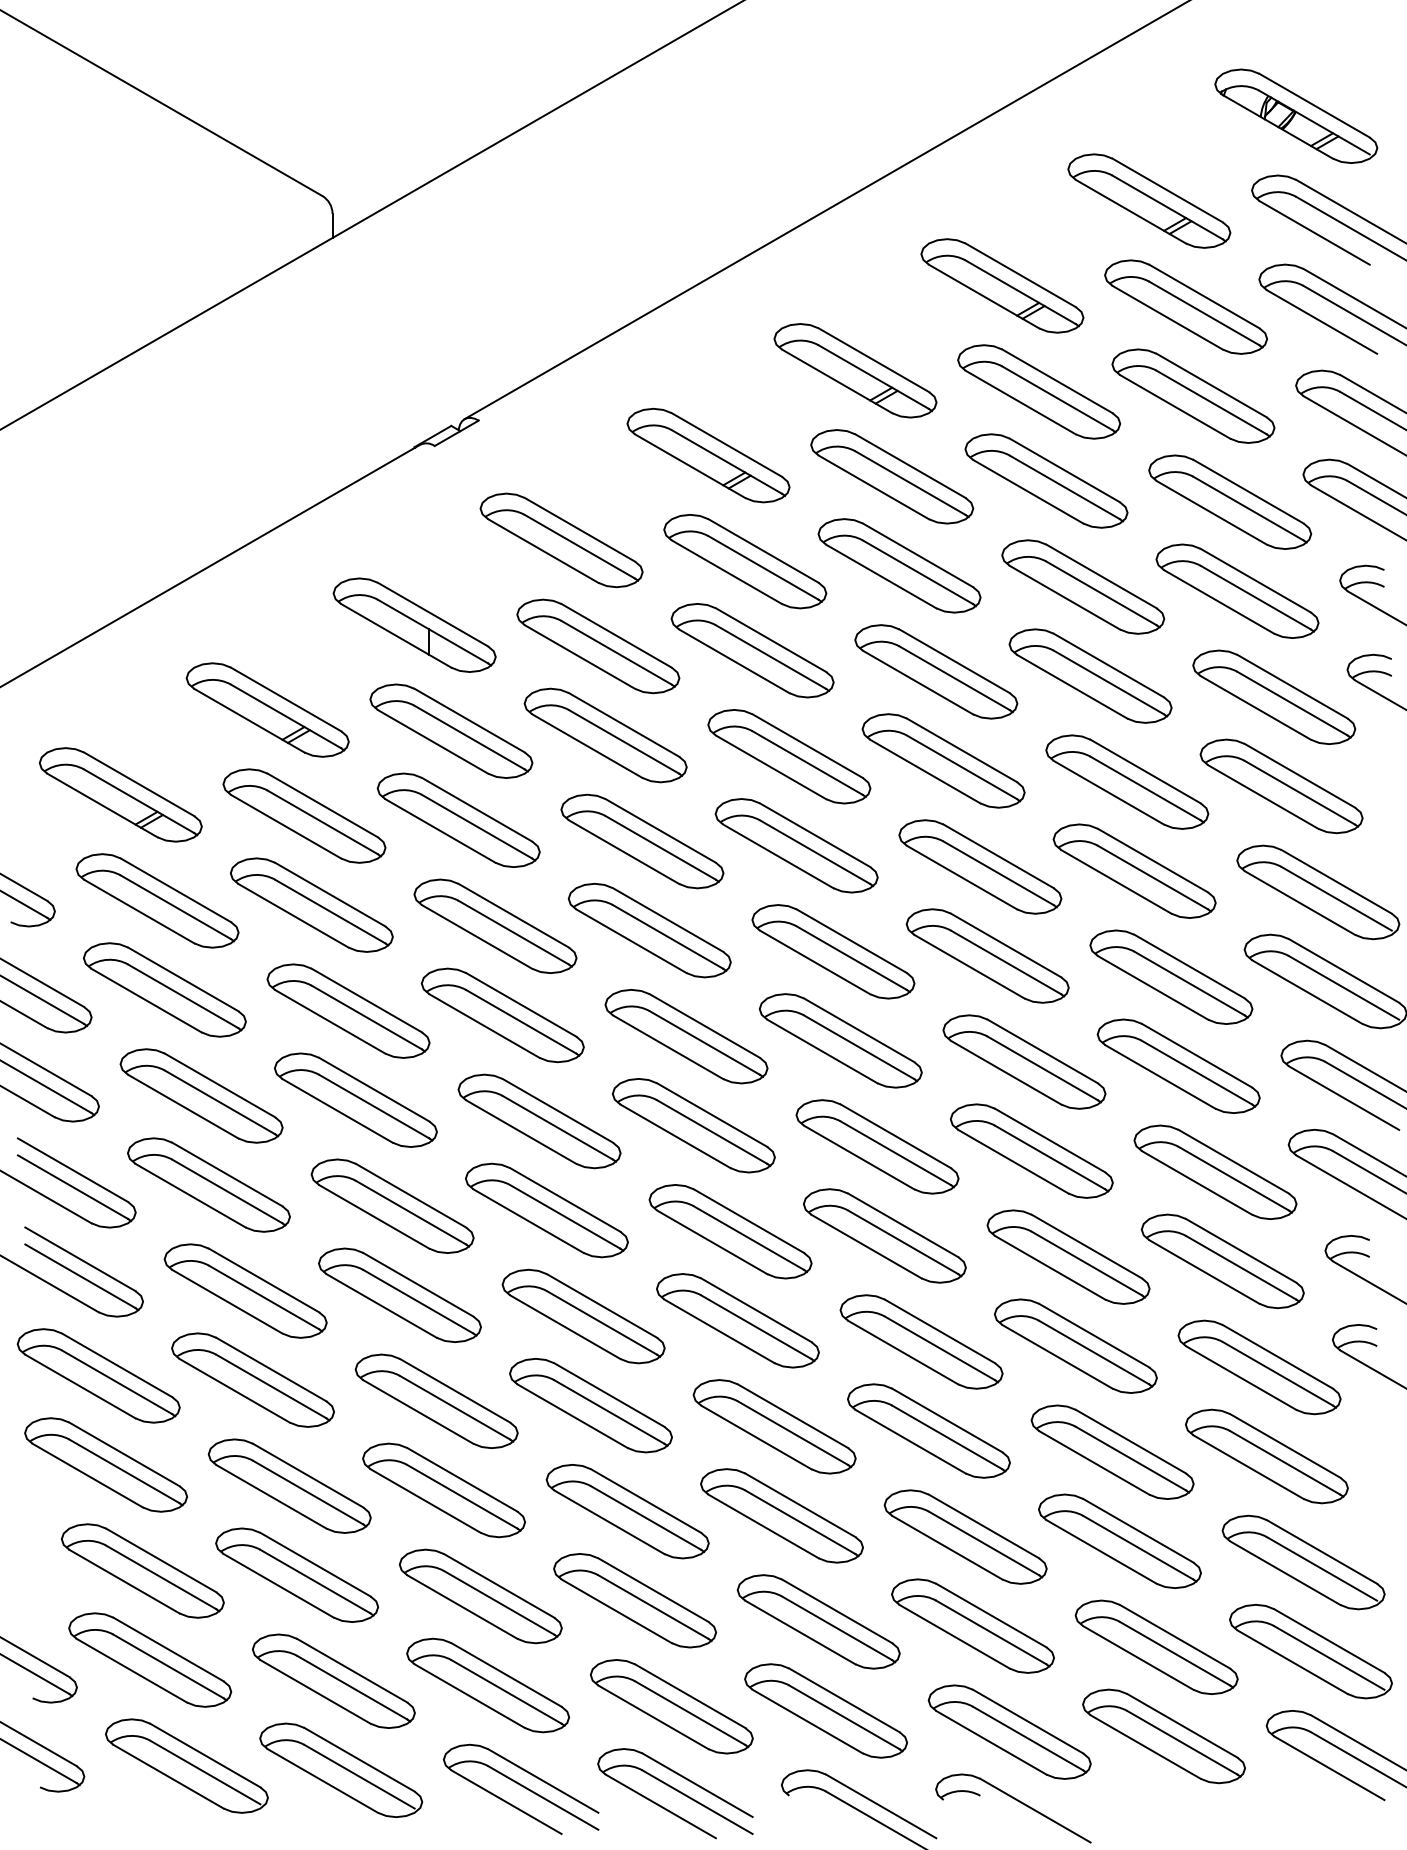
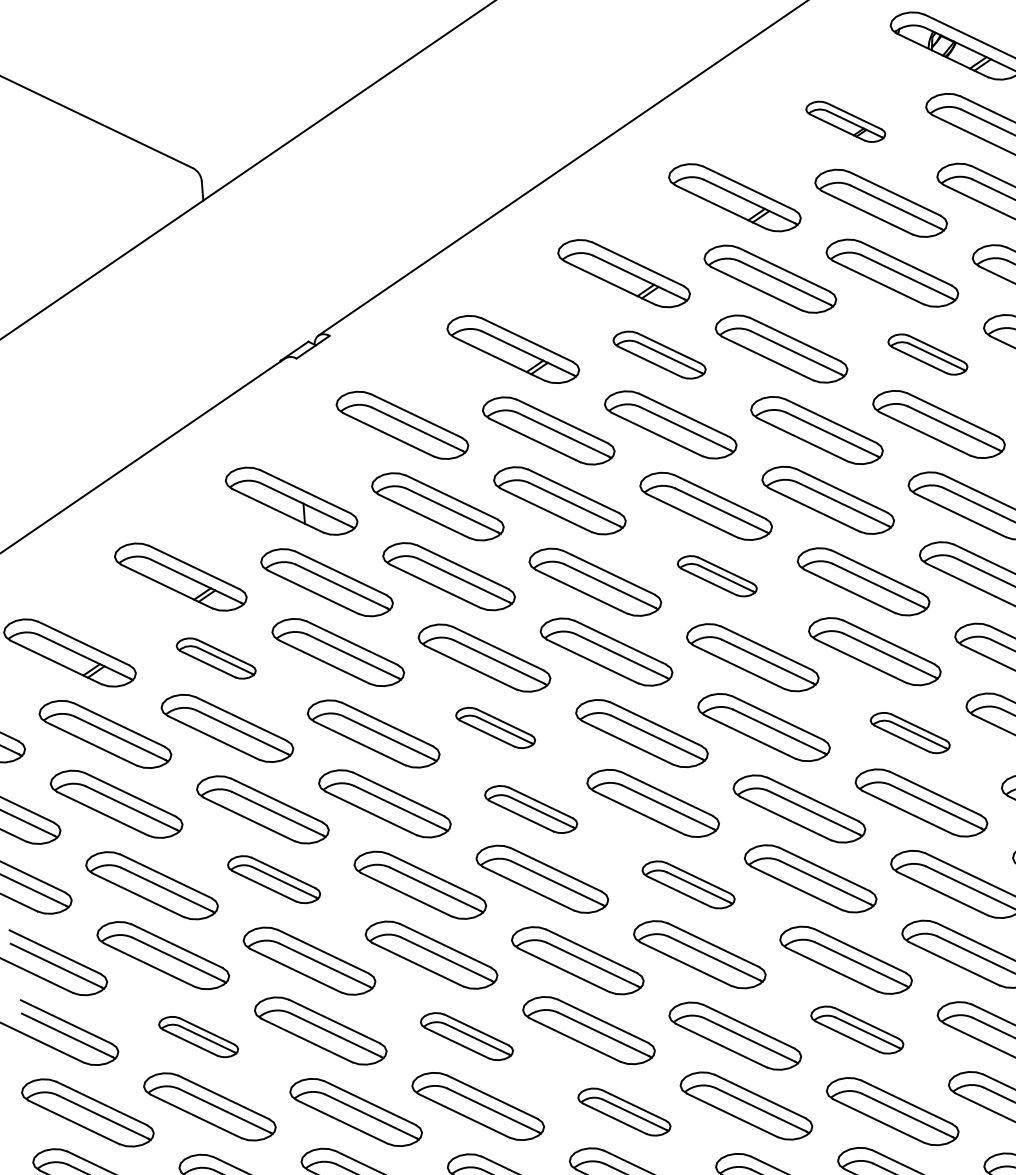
part: (1149, 200) -> (845, 121), size x0.6
part: (892, 476) -> (659, 354), size x0.7
part: (1230, 501) -> (928, 354), size x0.6
part: (943, 760) -> (717, 575), size x0.6
part: (304, 815) -> (216, 658), size x0.6
part: (649, 930) -> (495, 727), size x0.6
part: (1171, 976) -> (910, 732), size x0.6
part: (686, 1036) -> (531, 809), size x0.7
part: (355, 1099) -> (273, 879), size x0.7
part: (877, 1146) -> (688, 884), size x0.7
part: (245, 1290) -> (198, 1036), size x0.6
part: (583, 1316) -> (466, 1036), size x0.7
part: (1075, 1345) -> (856, 1029), size x0.7
part: (774, 1426) -> (624, 1111), size x0.7

